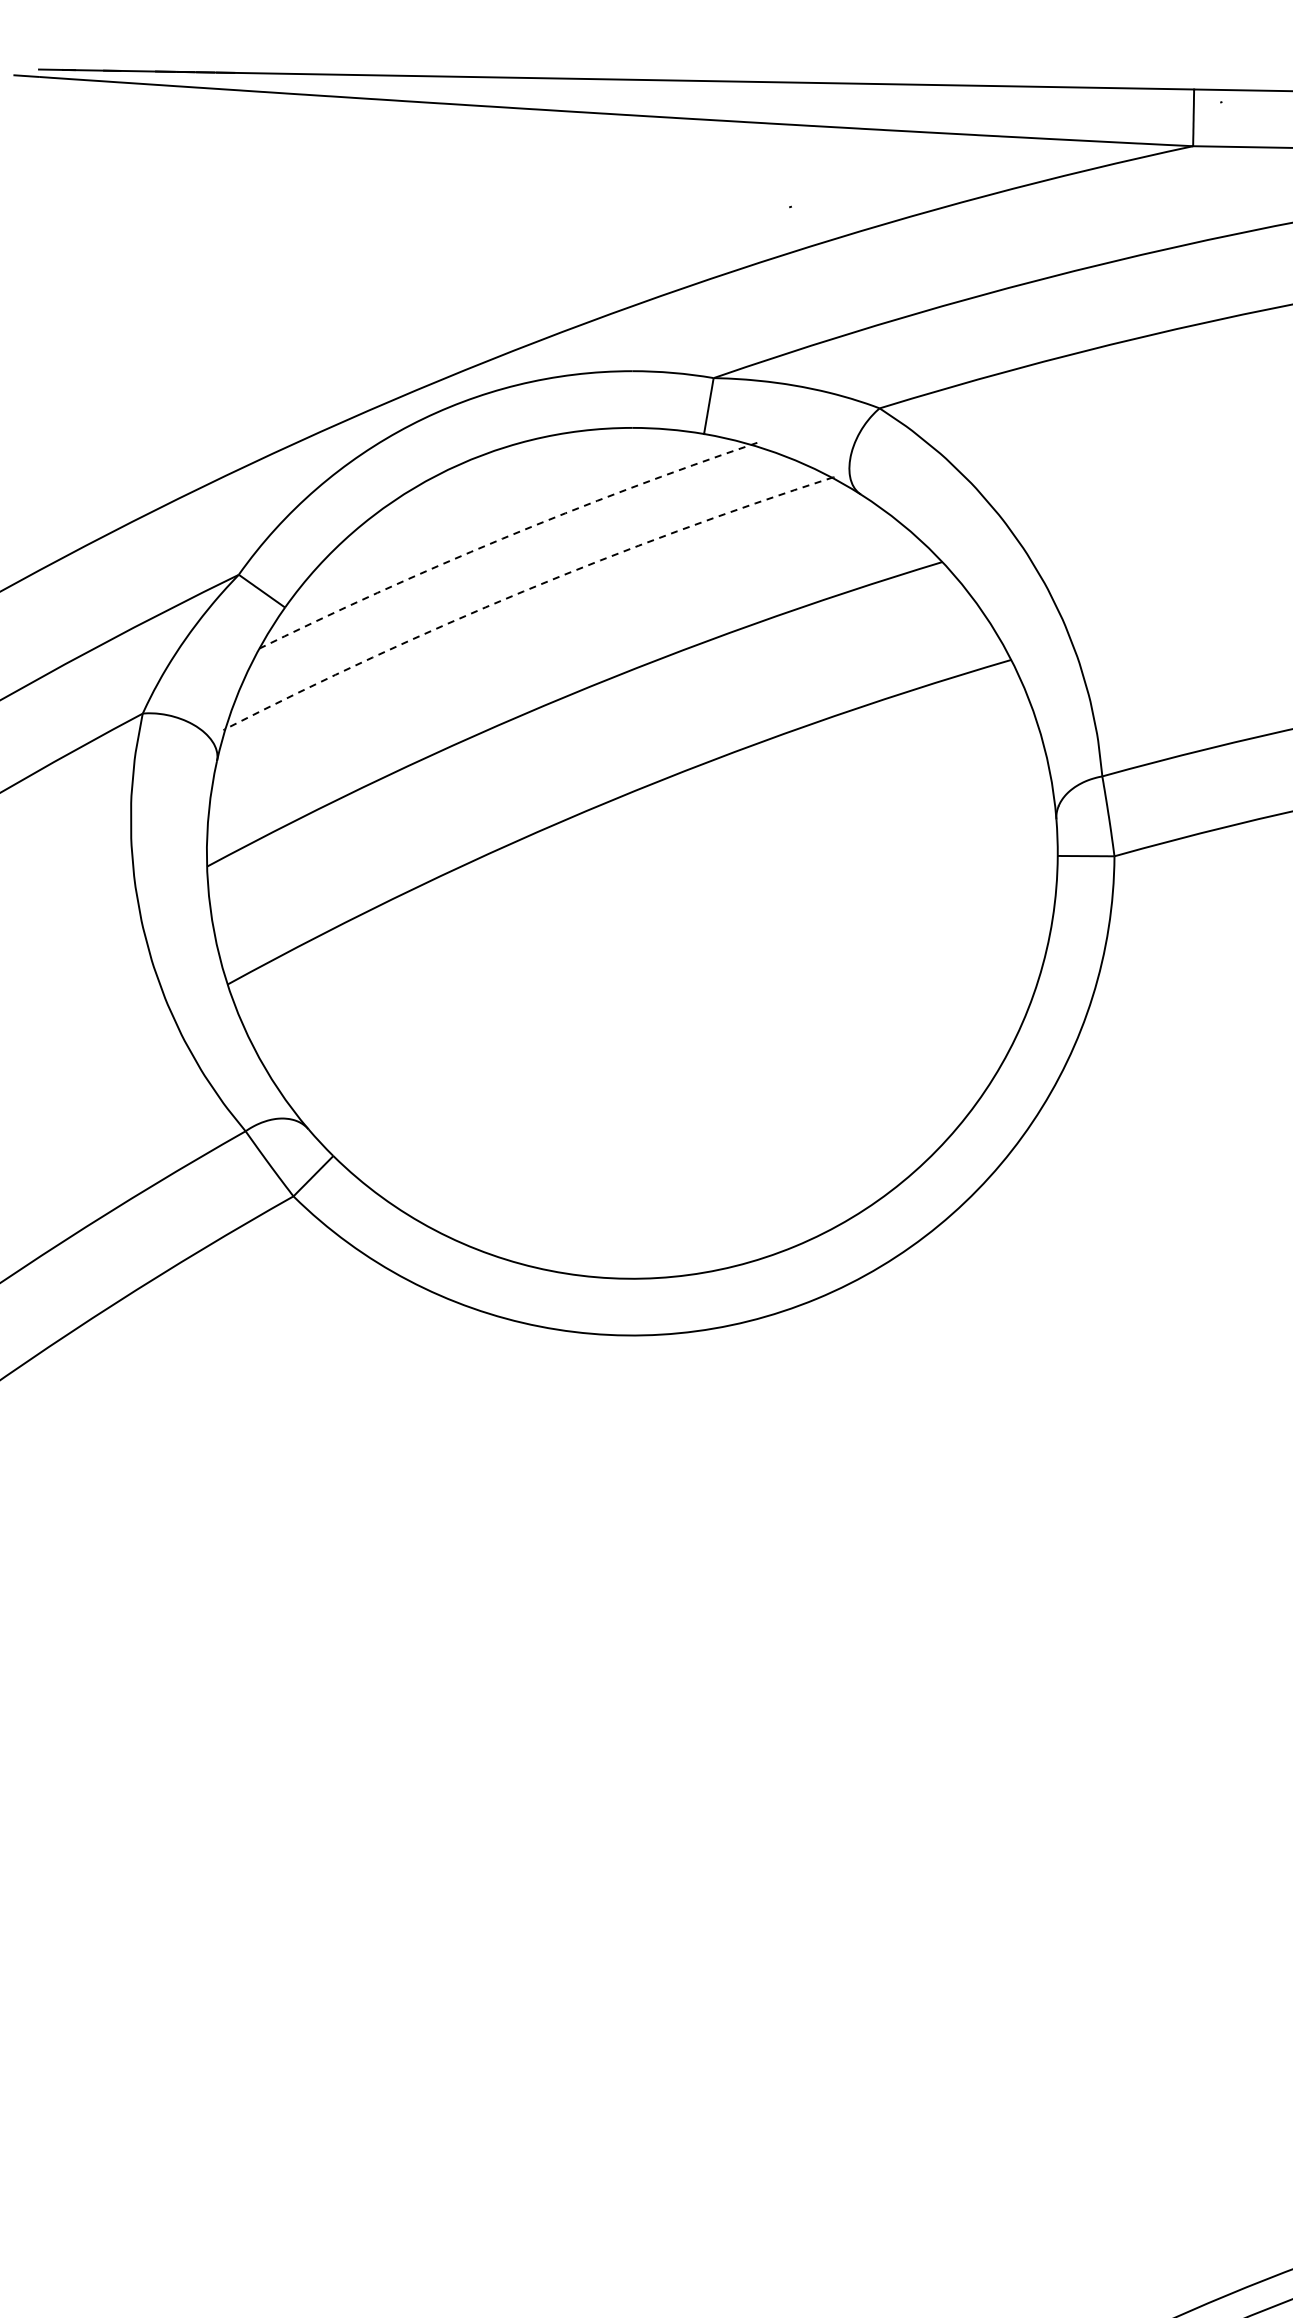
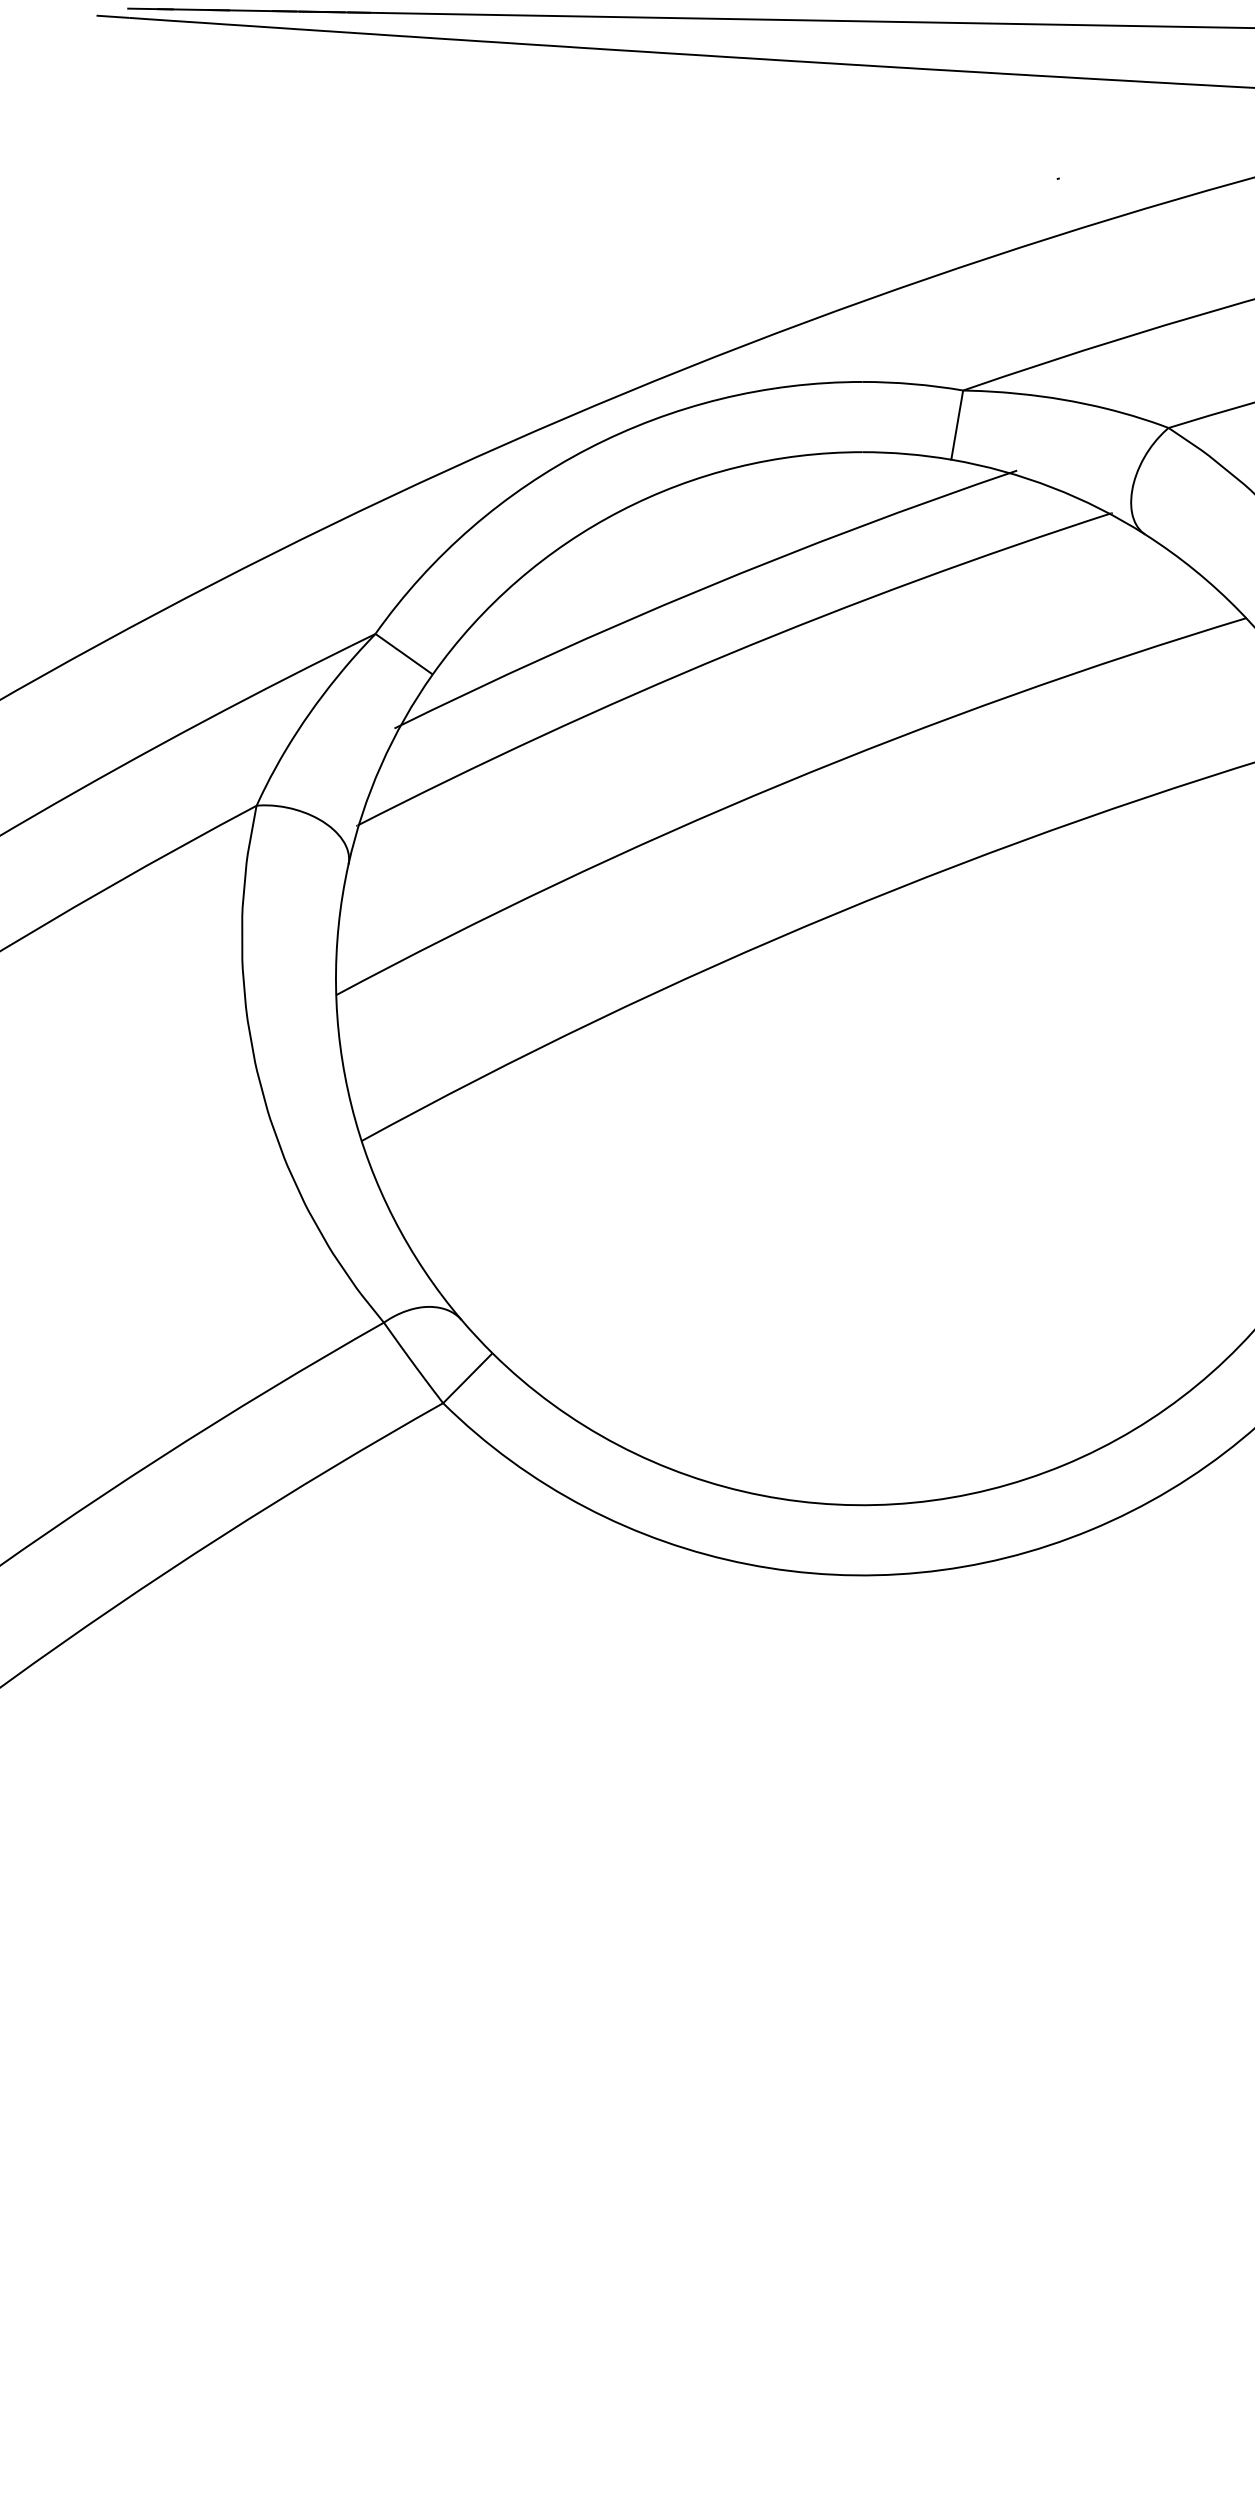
arc: (502, 538) -> (701, 589), dashed -> solid
arc: (523, 591) -> (727, 654), dashed -> solid

